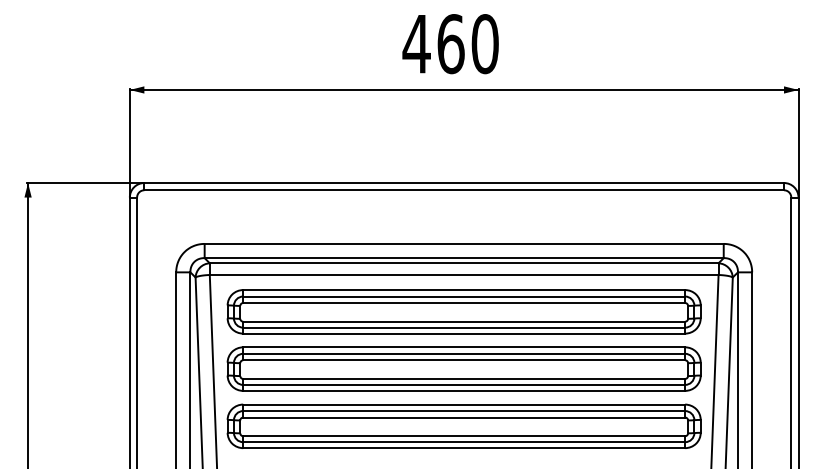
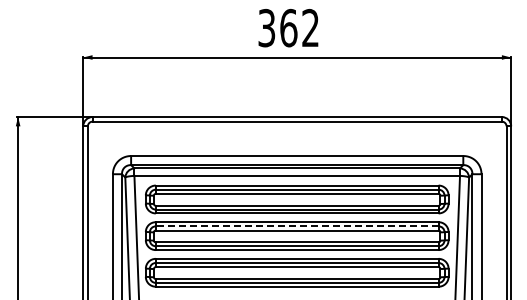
text: (450, 43) -> (288, 27), 460 -> 362
line: (463, 354) -> (296, 226), solid -> dashed

